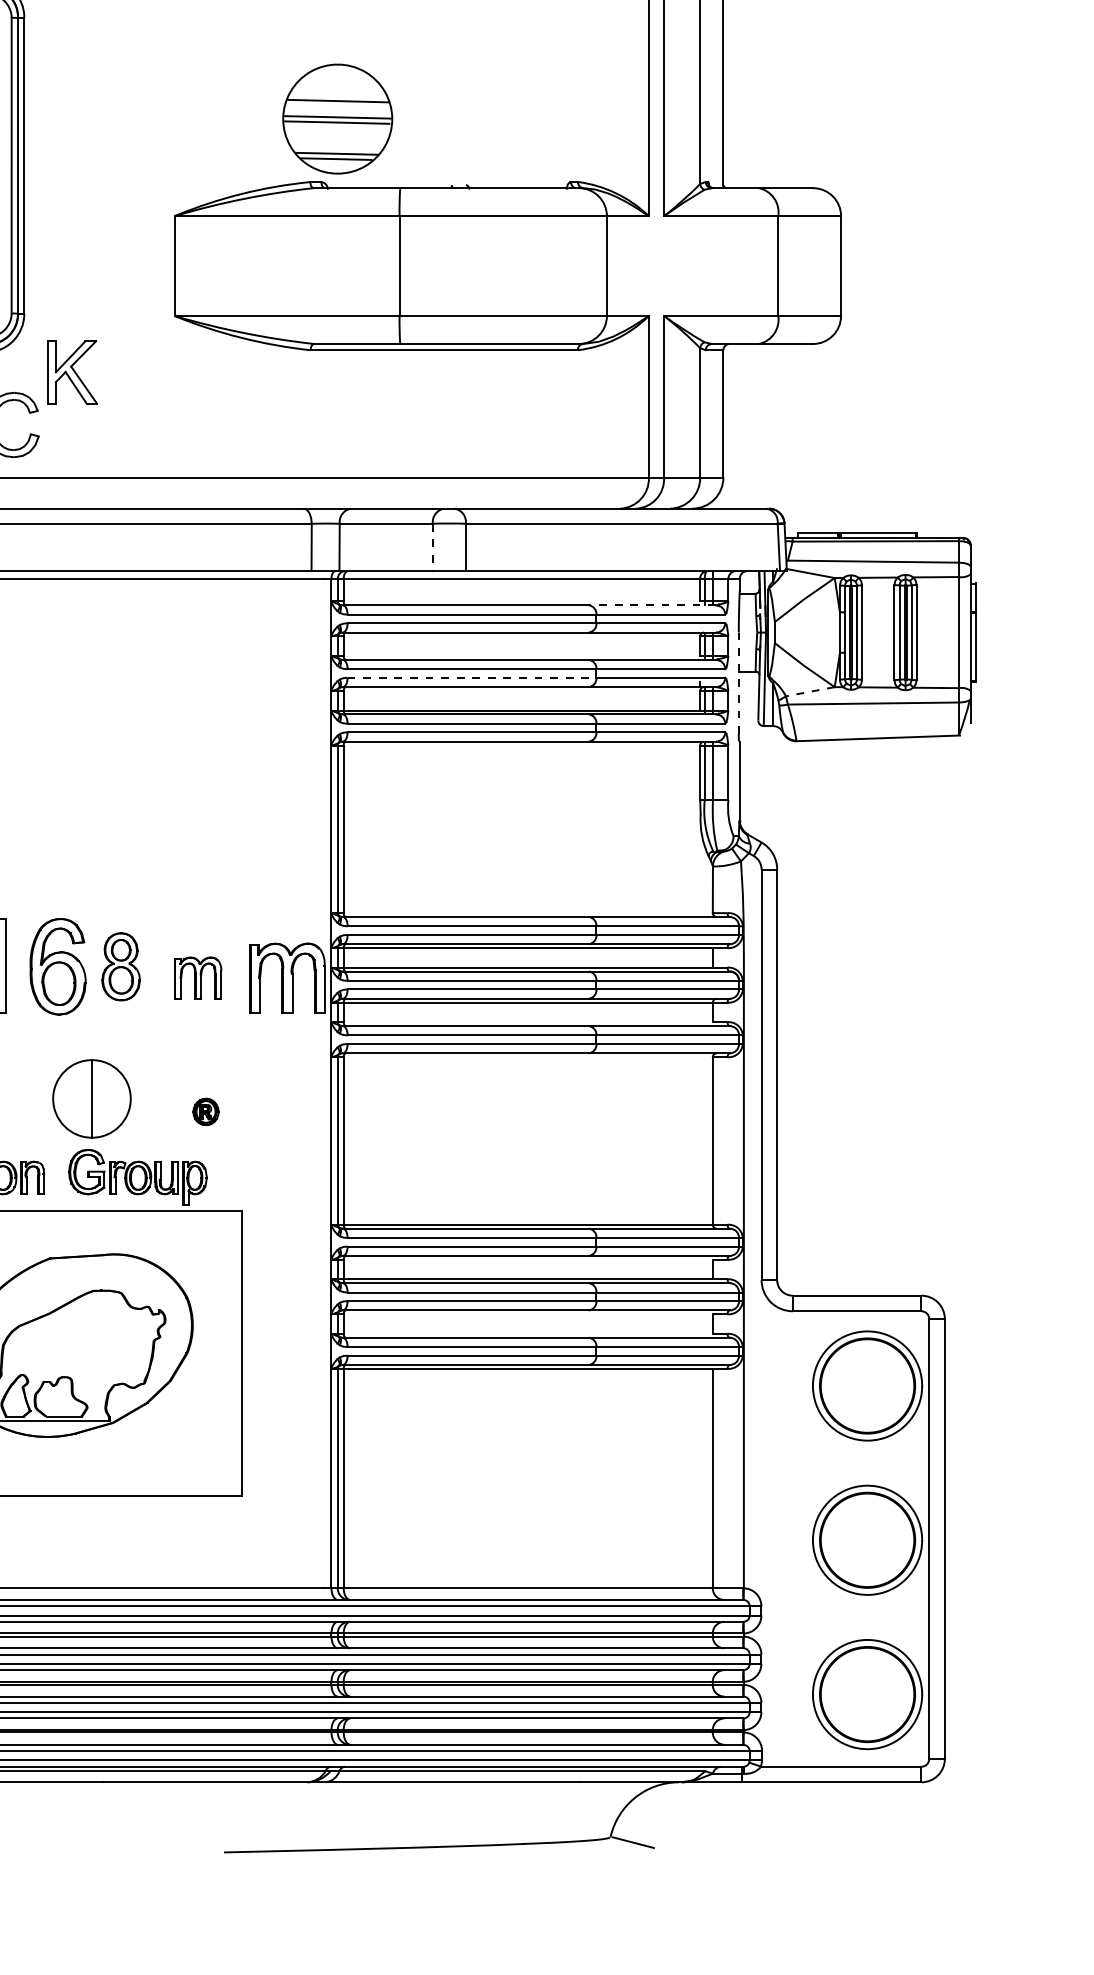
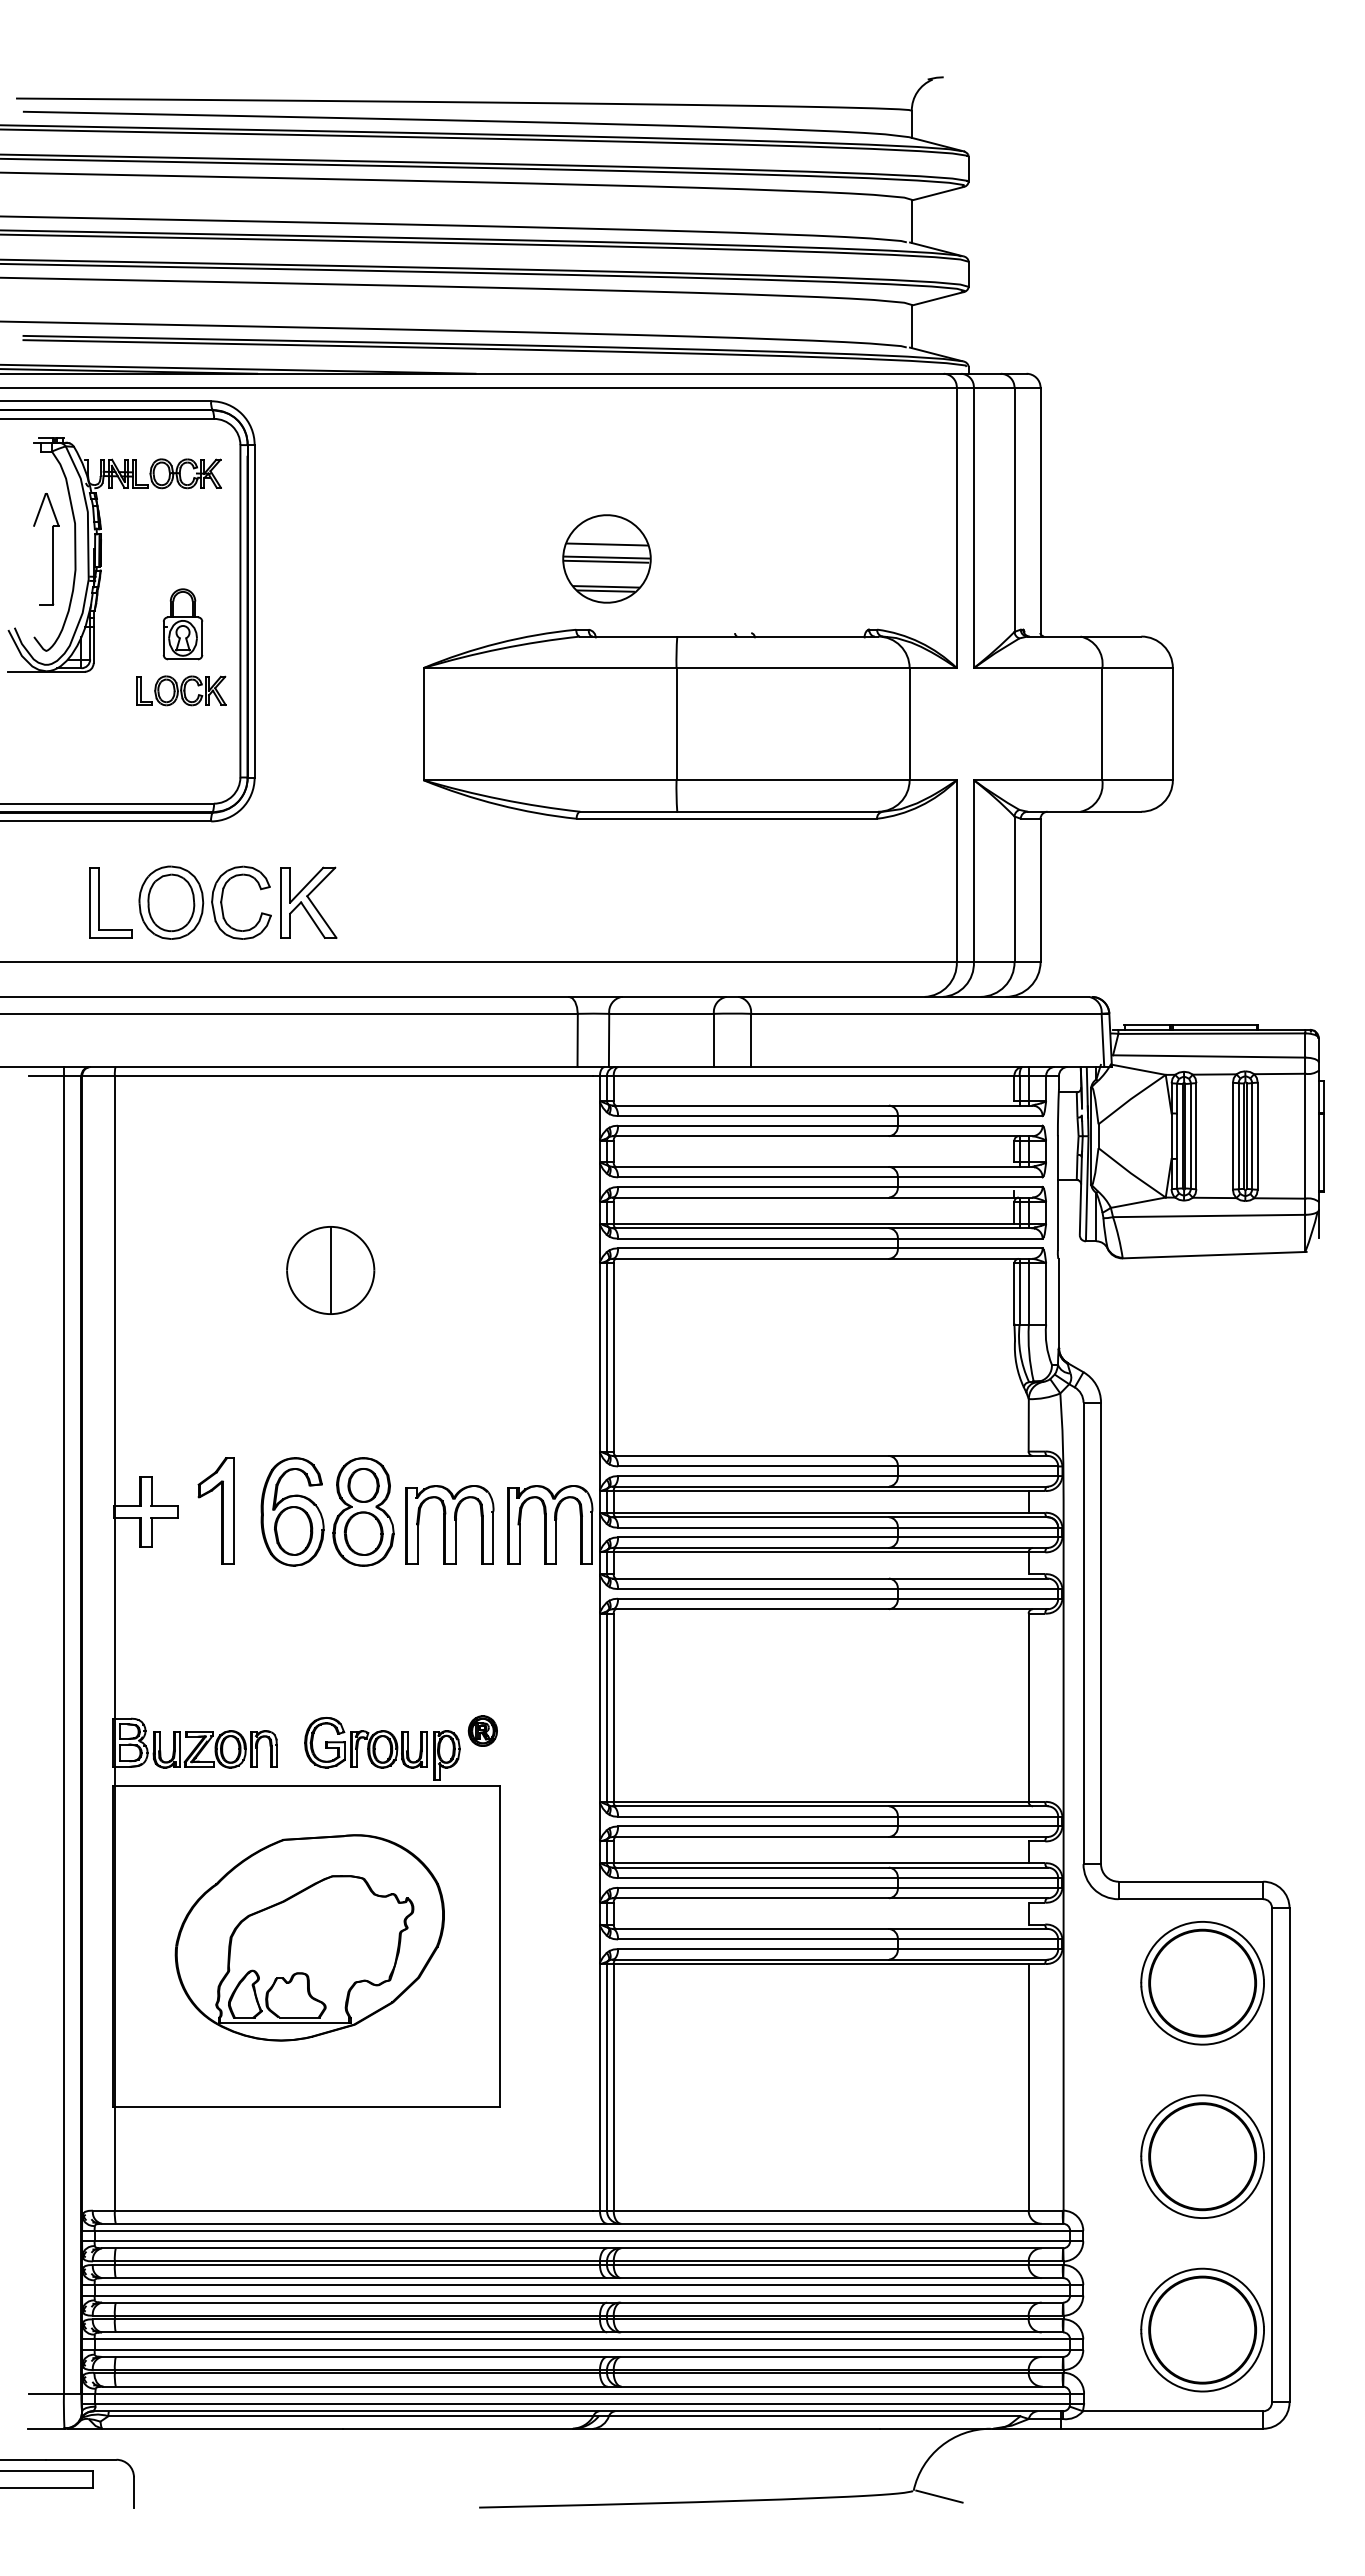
part: (337, 118) -> (606, 558), size x0.71
part: (72, 372) -> (308, 902), moved
line: (432, 547) -> (713, 1040), dashed -> solid
line: (652, 605) -> (960, 1105), dashed -> solid
line: (471, 678) -> (757, 1187), dashed -> solid
line: (738, 683) -> (1057, 1193), dashed -> solid
line: (810, 691) -> (1138, 1202), dashed -> solid
part: (121, 966) -> (363, 1511), size x1.43
part: (197, 977) -> (449, 1524), size x1.67
part: (91, 1098) -> (330, 1270), moved
part: (205, 1111) -> (482, 1730), moved

